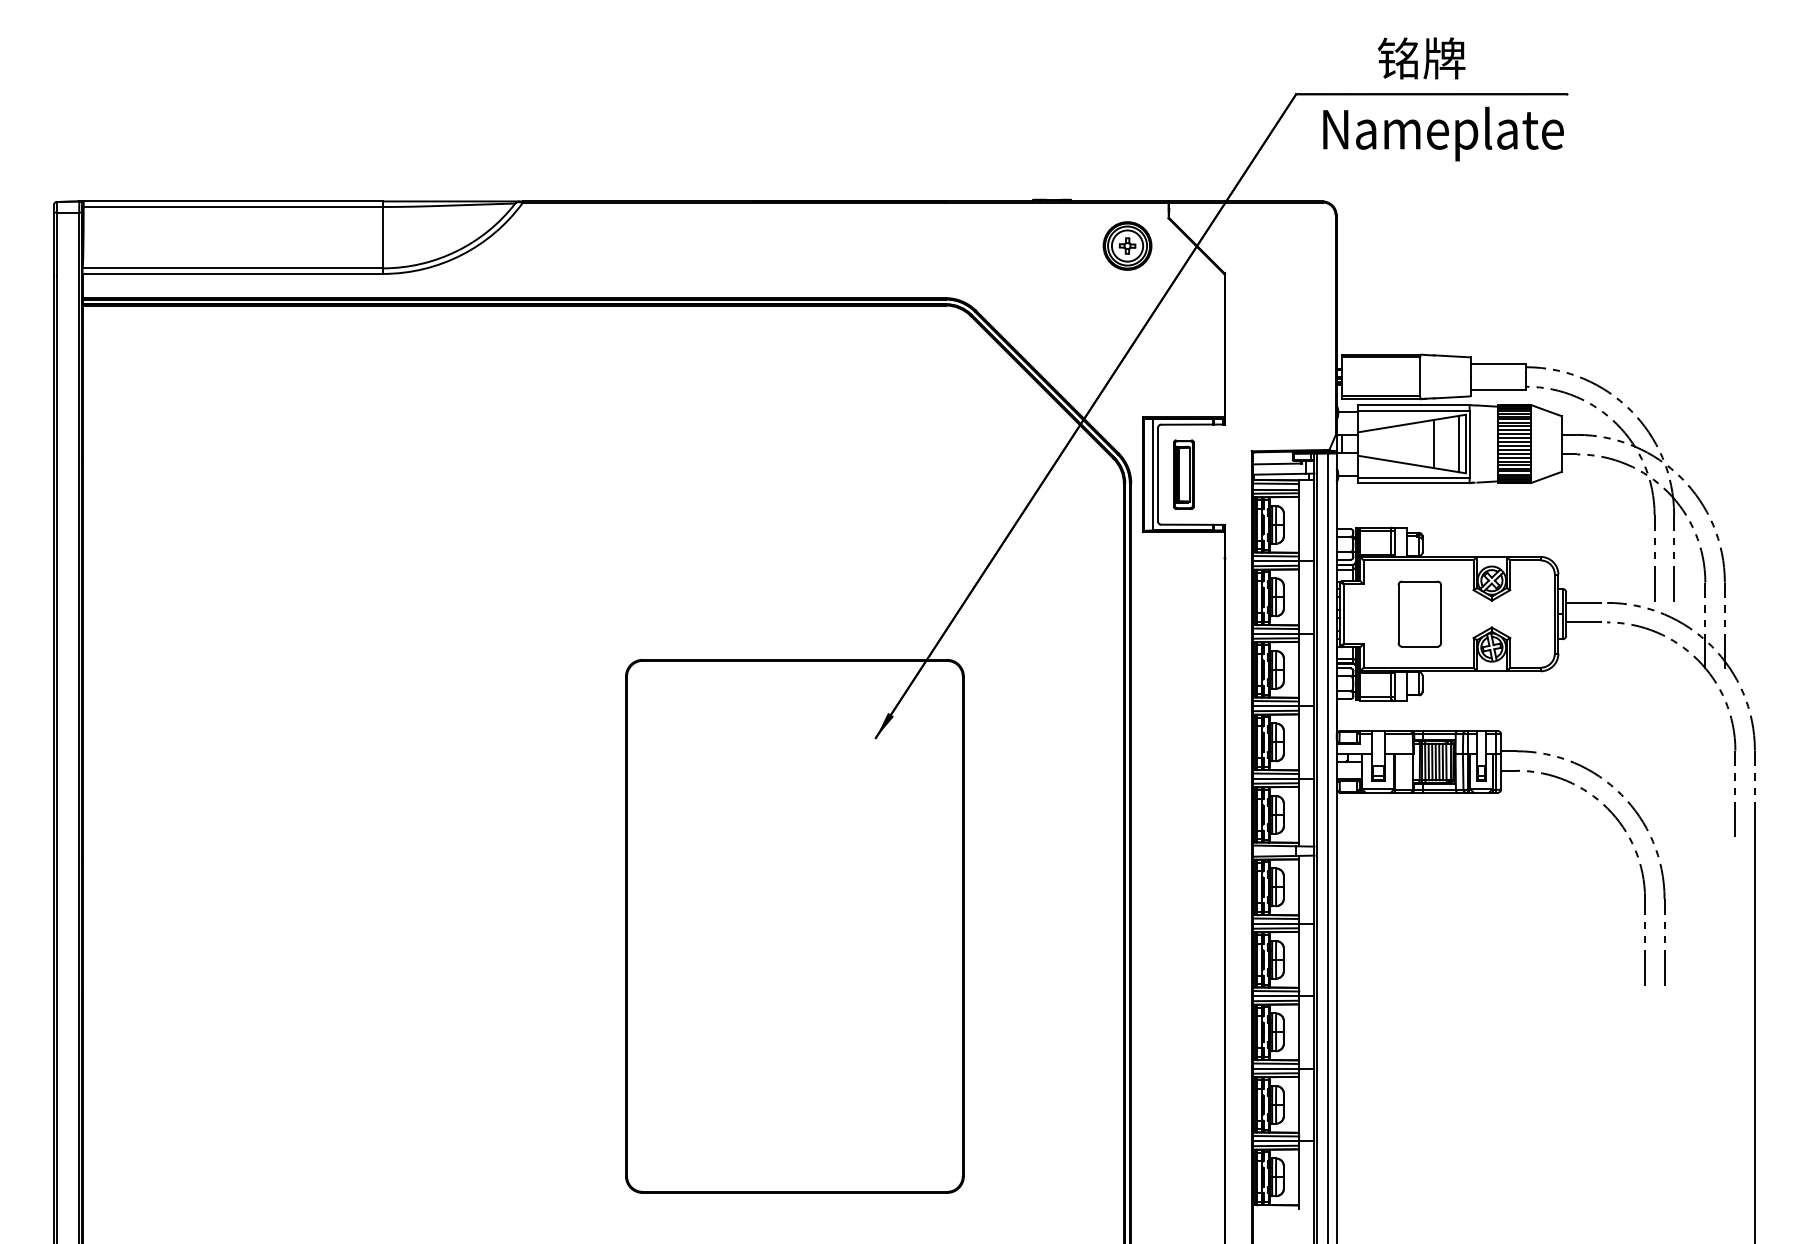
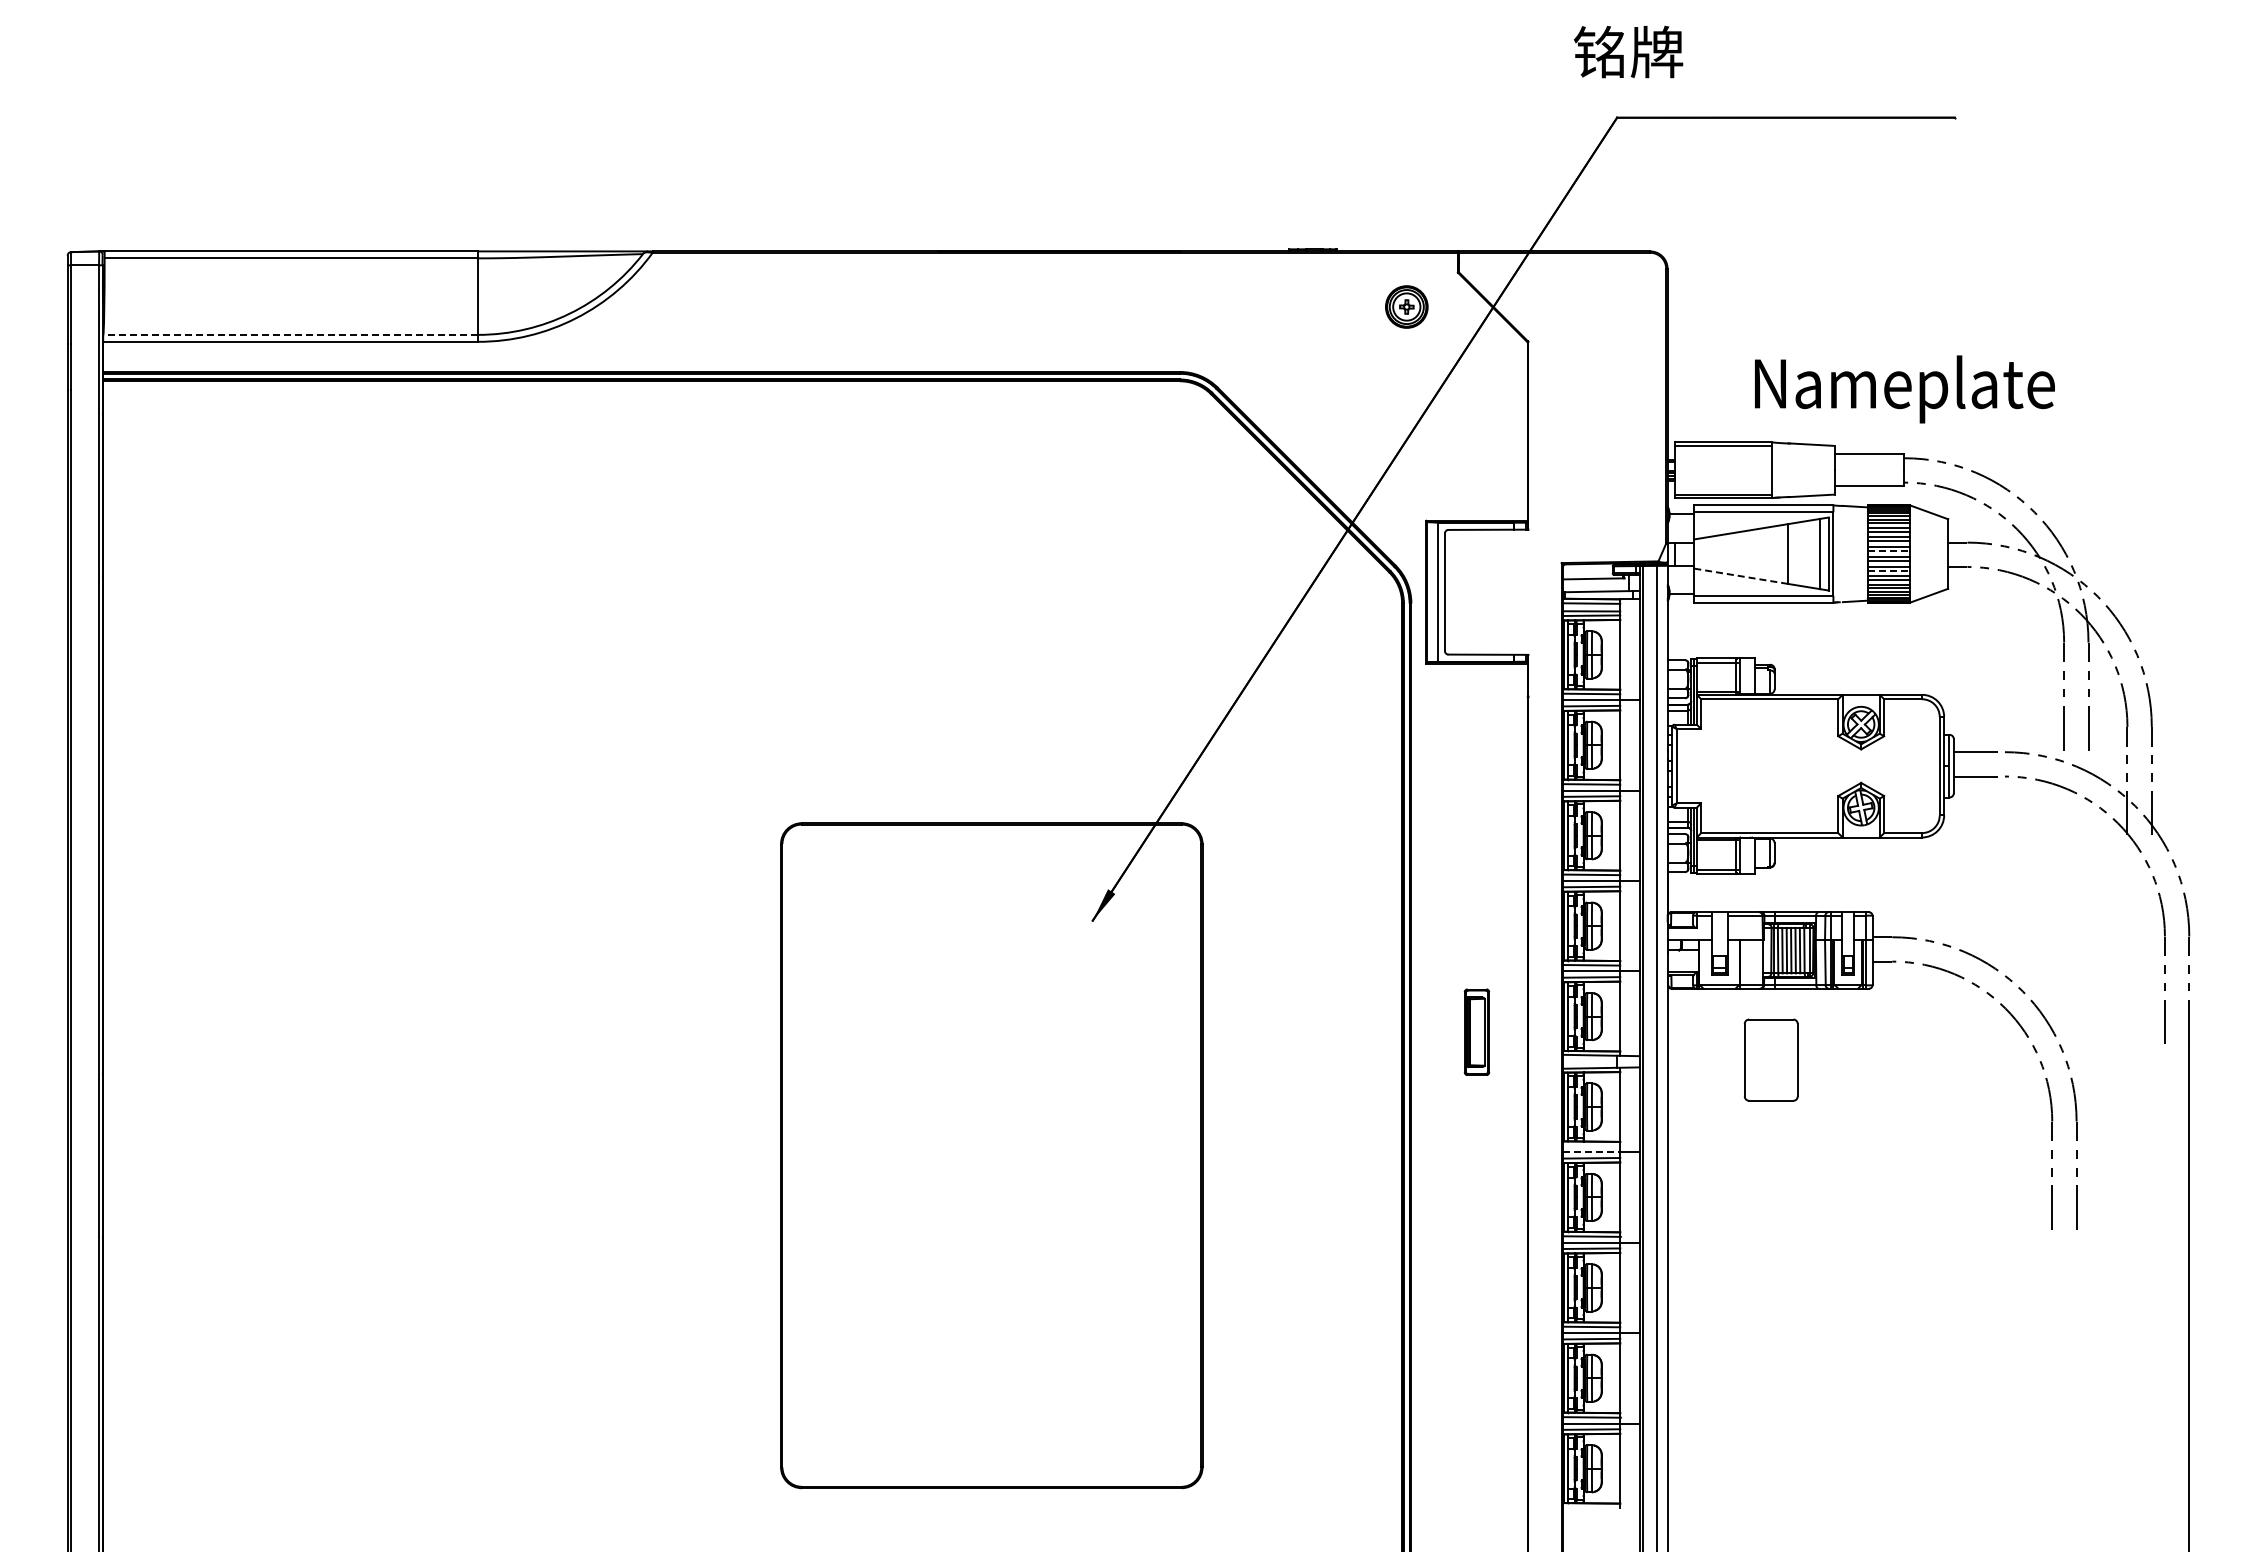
text: (1421, 58) -> (1628, 51), moved
text: (1443, 134) -> (1904, 389), moved
part: (1127, 245) -> (1406, 306), size x0.7
line: (232, 268) -> (290, 334), solid -> dashed
line: (1514, 442) -> (1889, 551), solid -> dashed
line: (1514, 458) -> (1889, 571), solid -> dashed
line: (1395, 462) -> (1741, 576), solid -> dashed
part: (1183, 474) -> (1476, 1031), moved
part: (1419, 613) -> (1770, 1059), moved
line: (1275, 918) -> (1591, 1145), removed
line: (1275, 923) -> (1591, 1152), solid -> dashed

